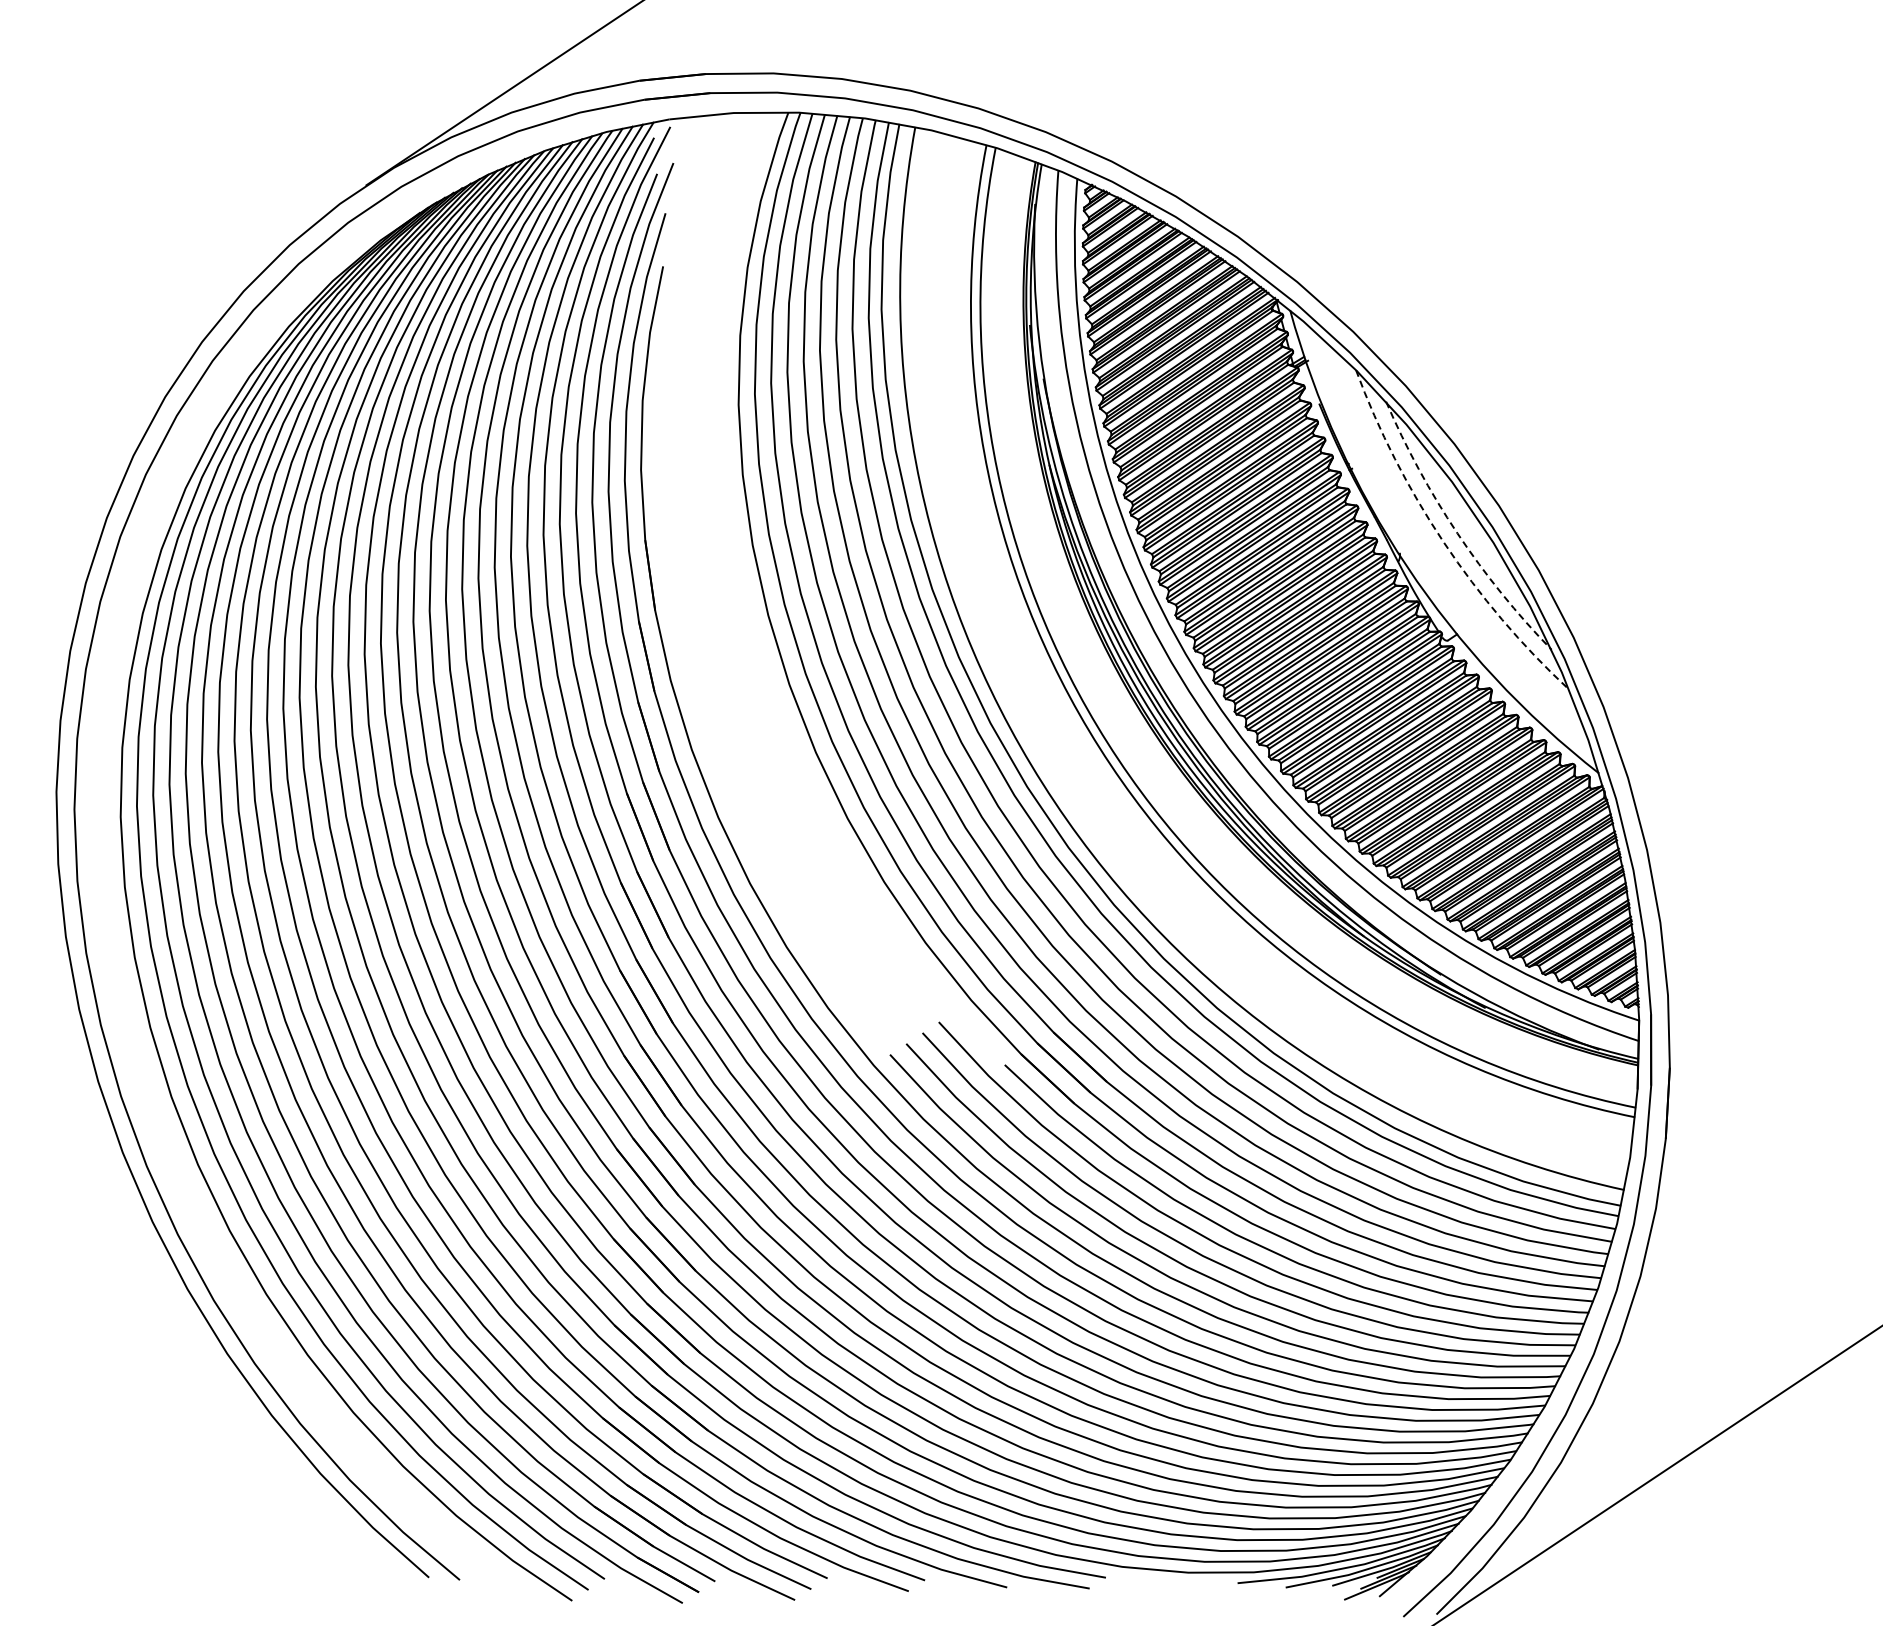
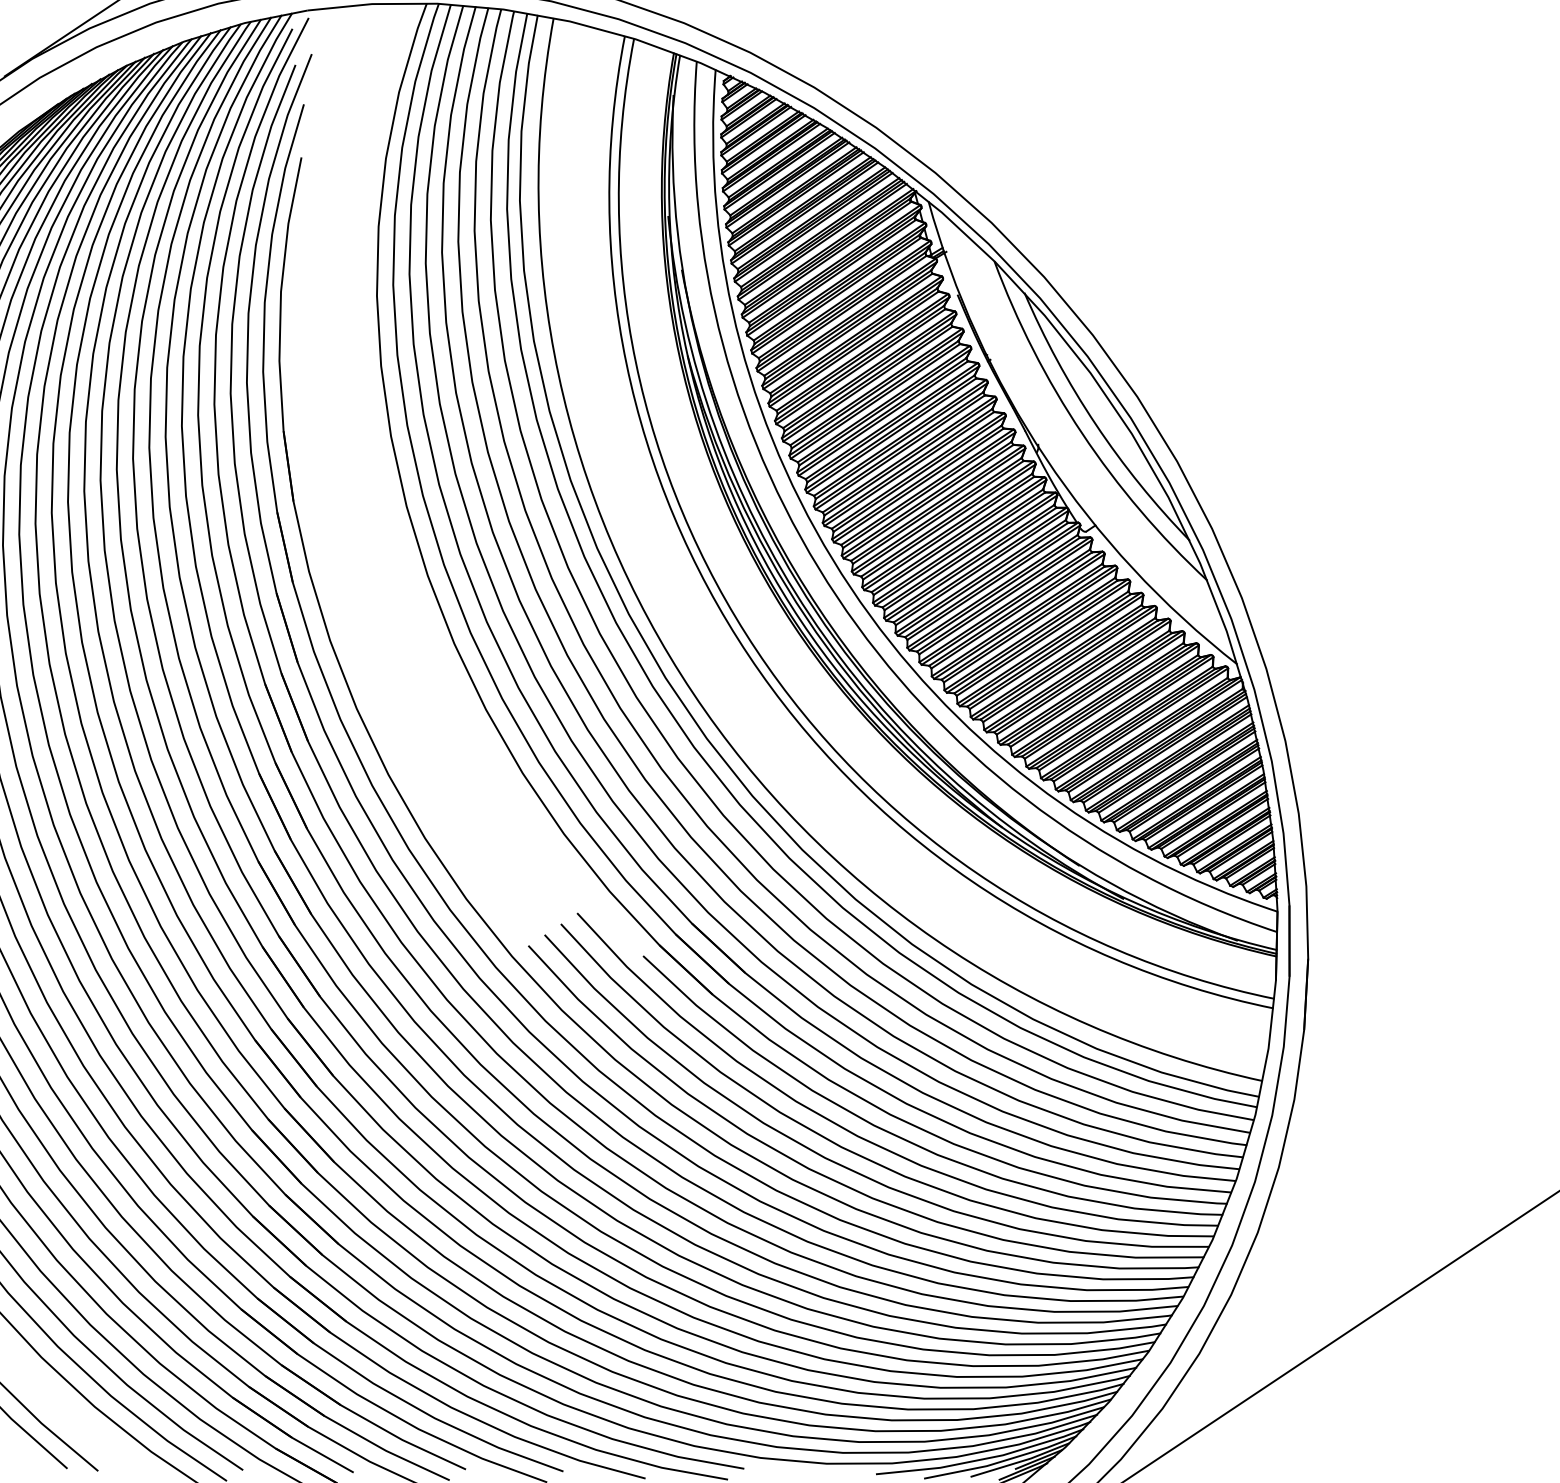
arc: (1457, 533) -> (1095, 424), dashed -> solid
arc: (1443, 542) -> (1081, 433), dashed -> solid

